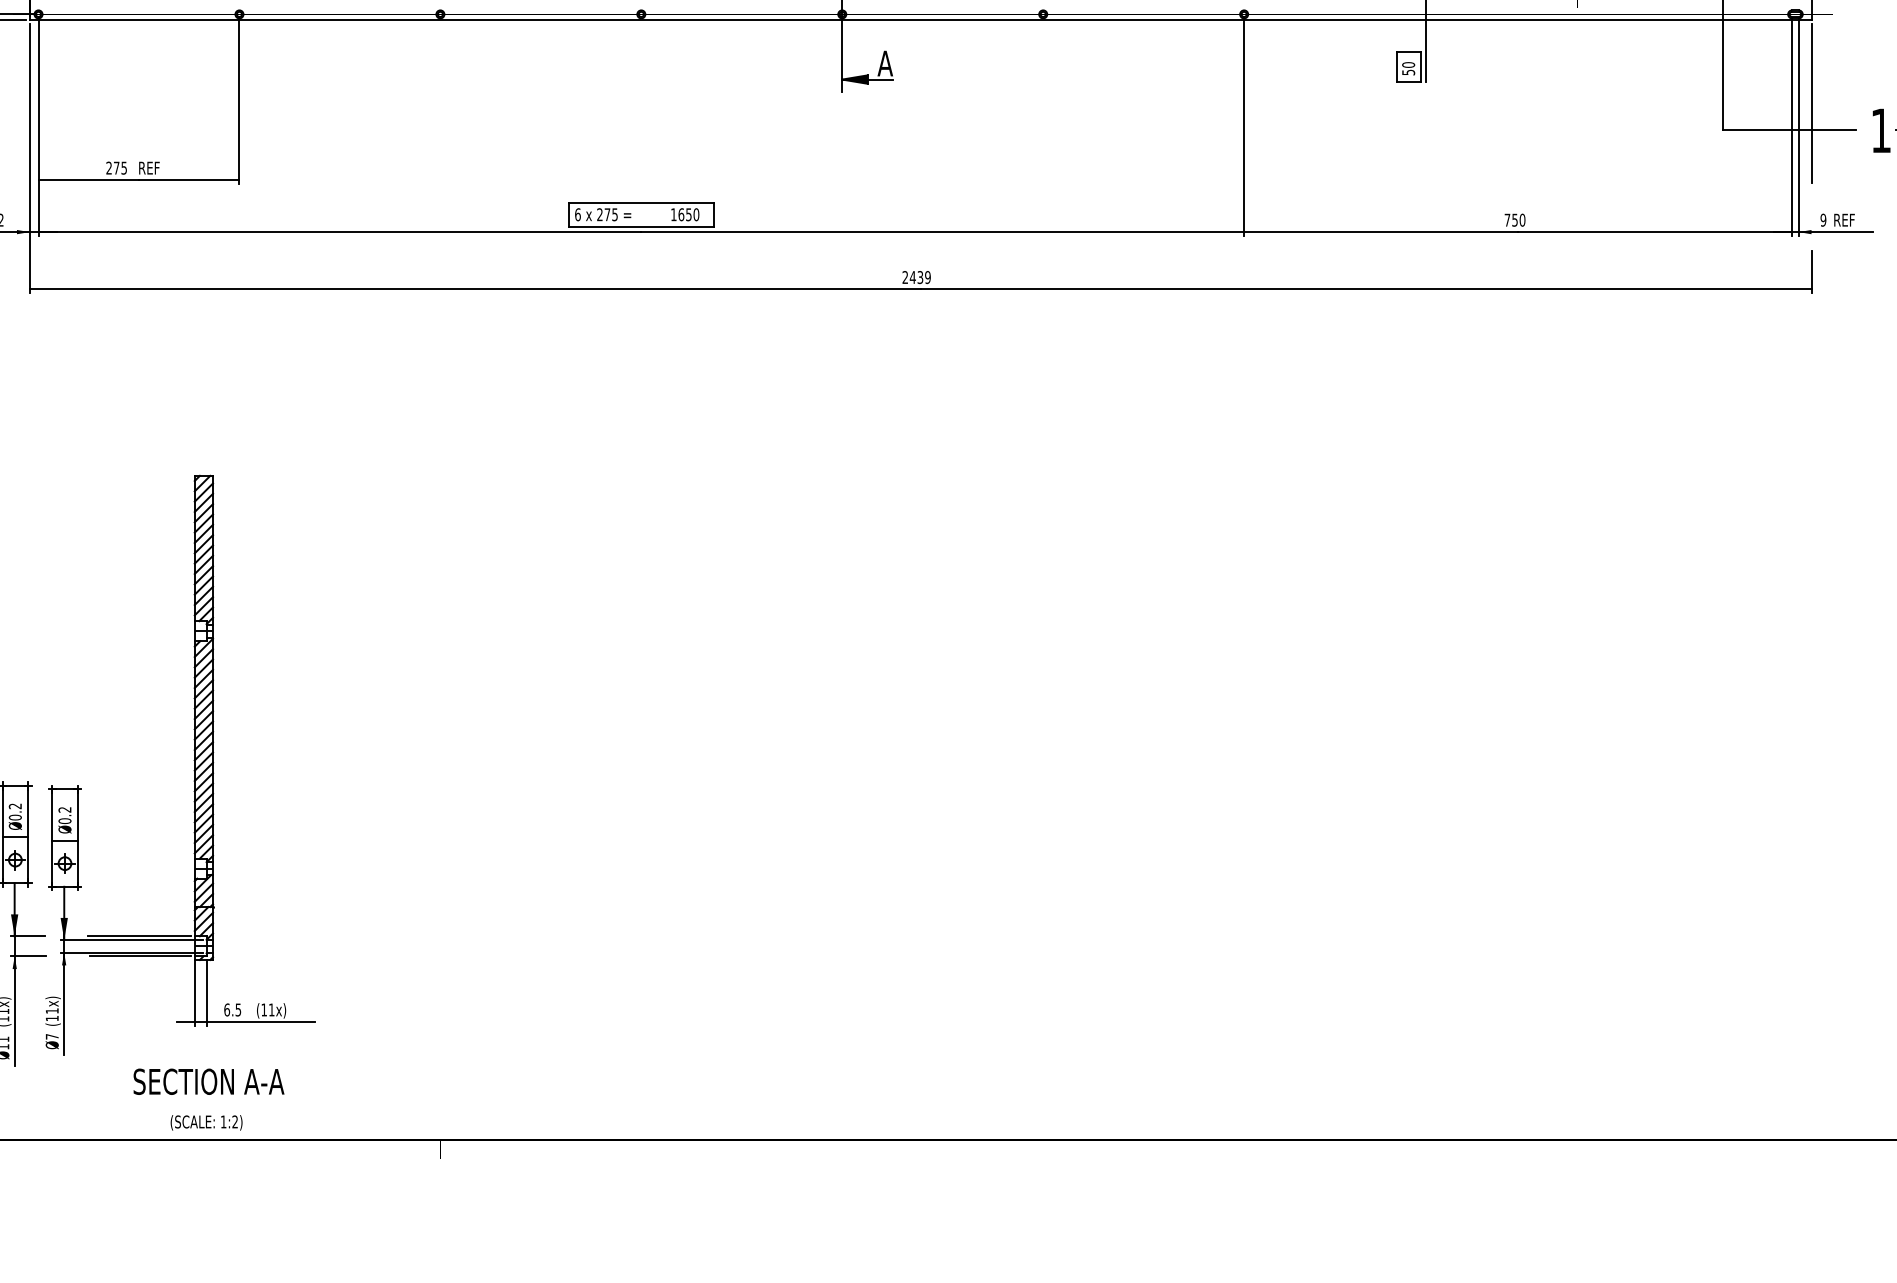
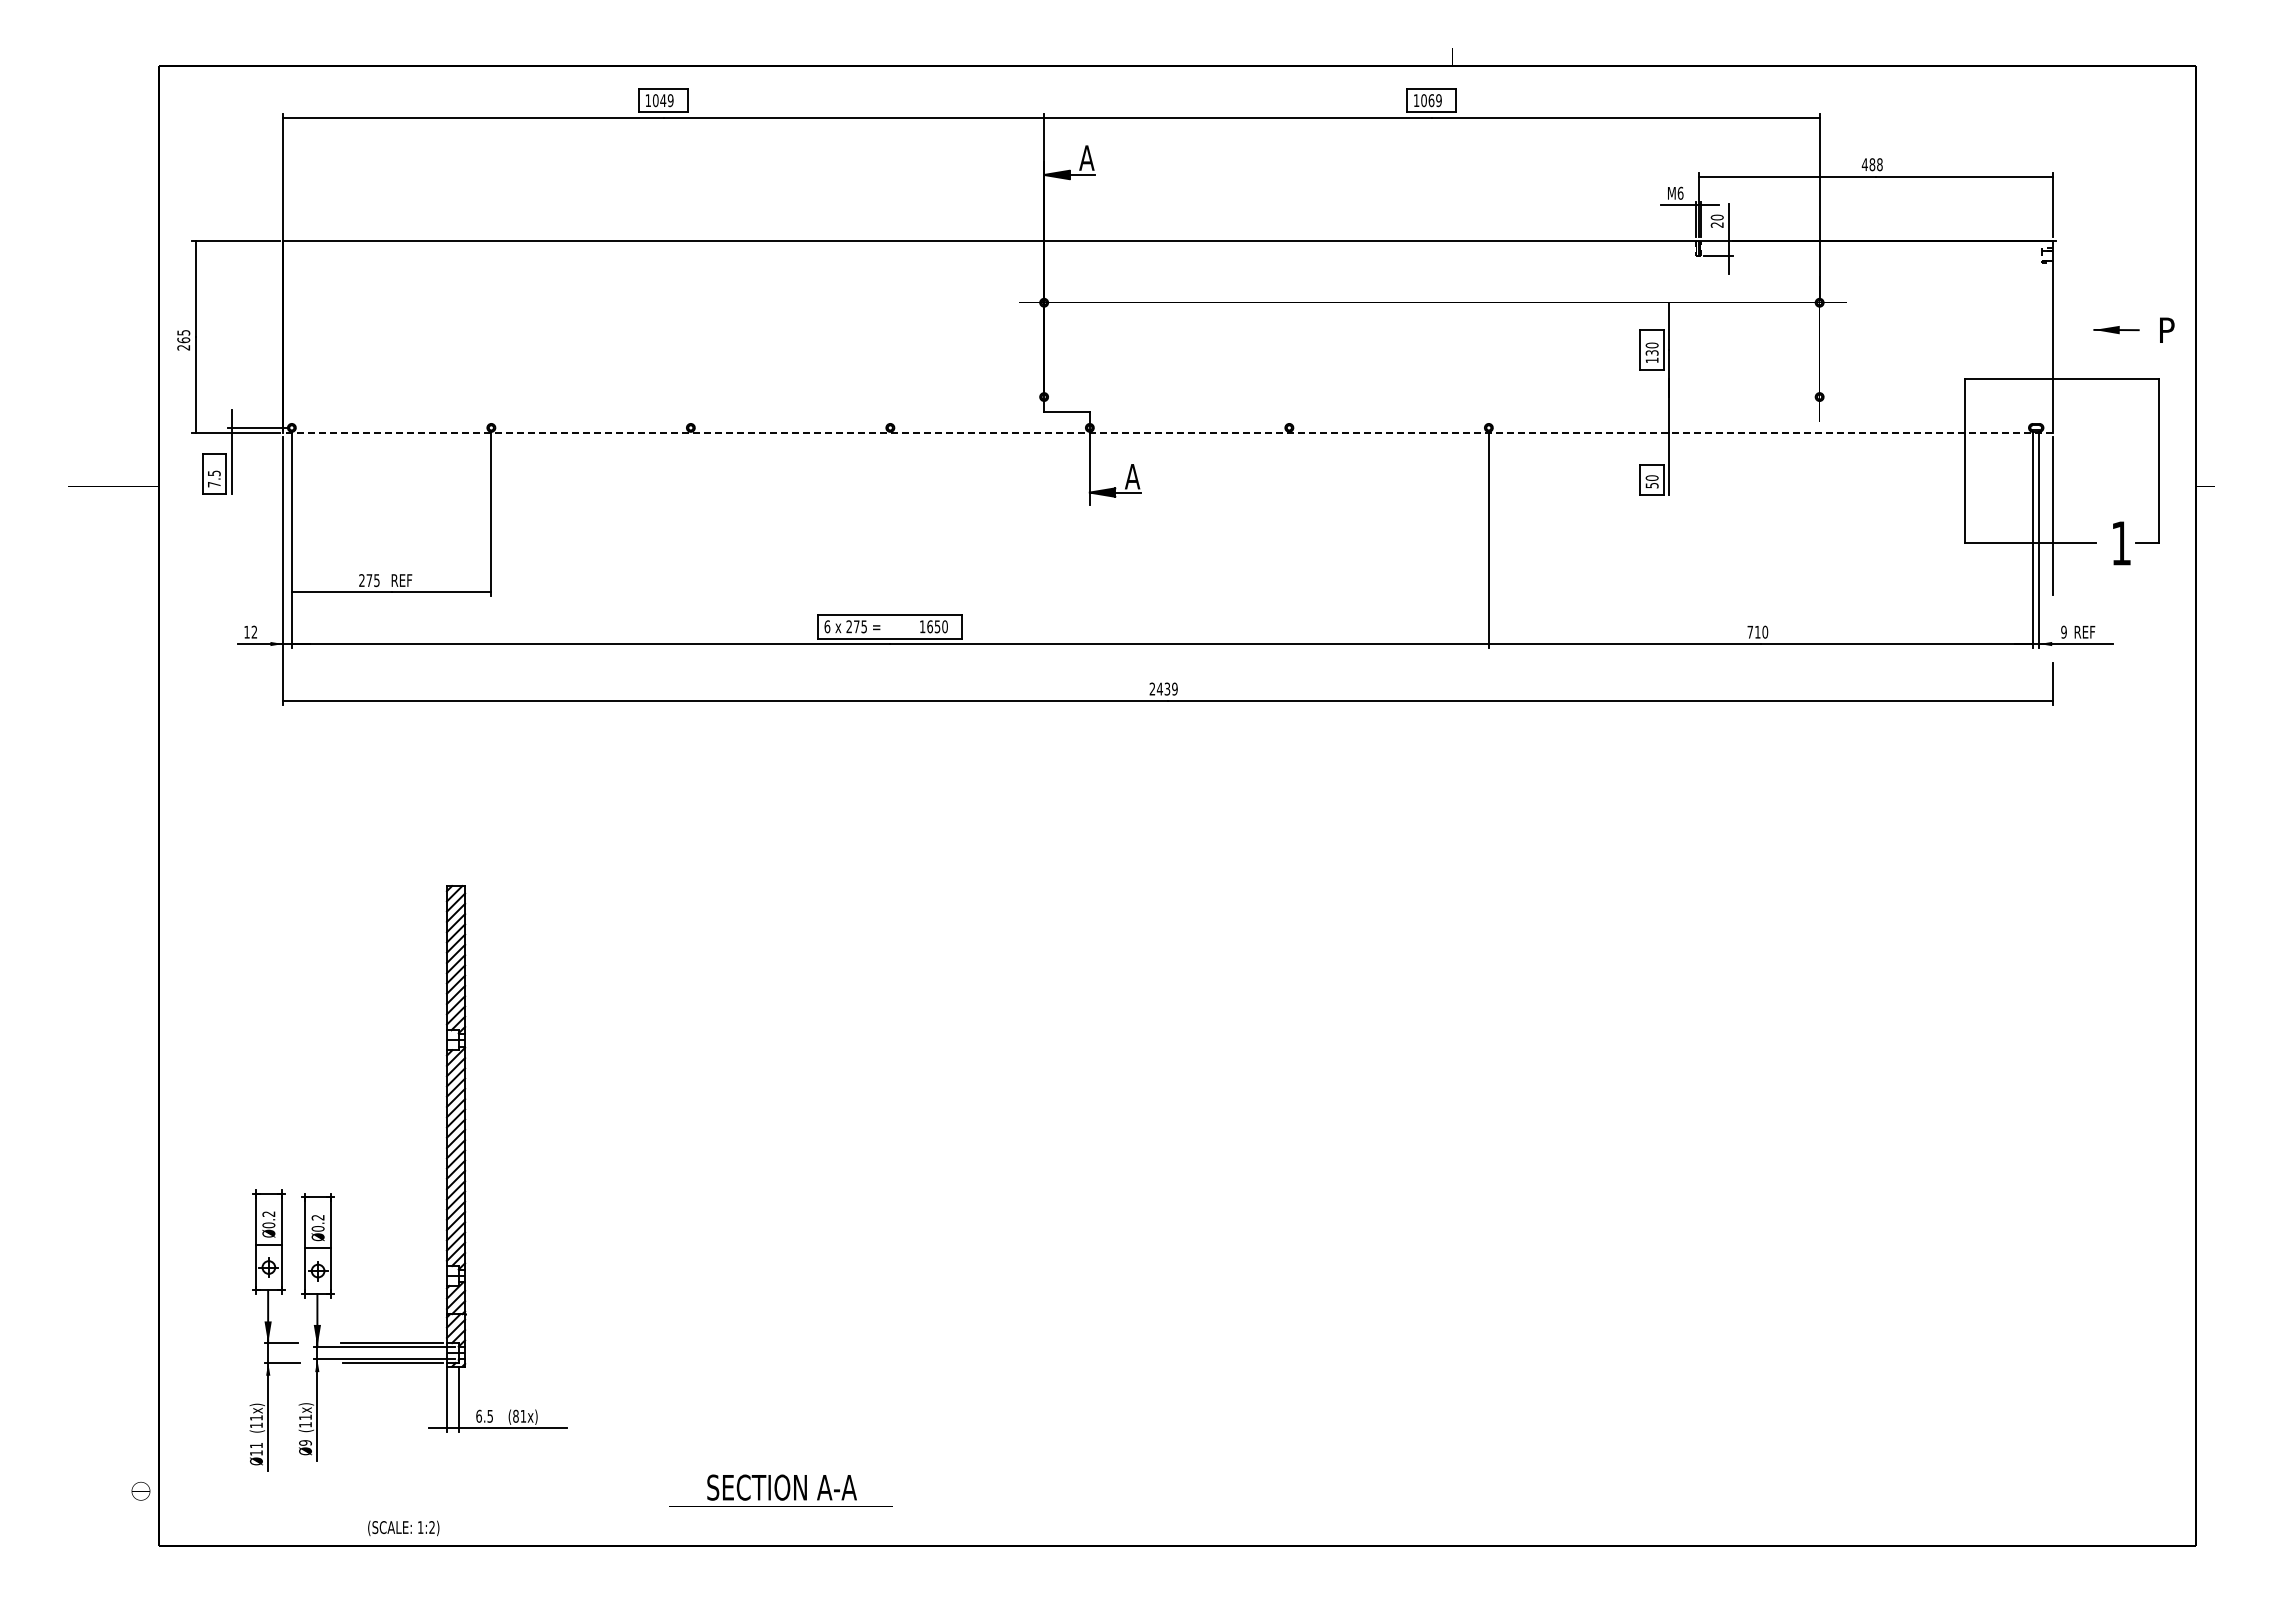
line: (920, 20) -> (1167, 433), solid -> dashed
text: (1514, 219) -> (1757, 631), 750 -> 710
text: (263, 1009) -> (515, 1415), (11x) -> (81x)
text: (52, 1036) -> (305, 1442), Ø7 -> Ø9
text: (207, 1084) -> (780, 1490), moved
text: (206, 1122) -> (403, 1528), moved

